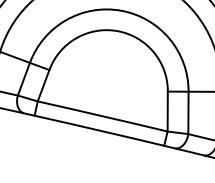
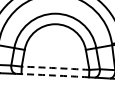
arc: (102, 116) -> (55, 68), solid -> dashed
arc: (99, 130) -> (55, 75), solid -> dashed

